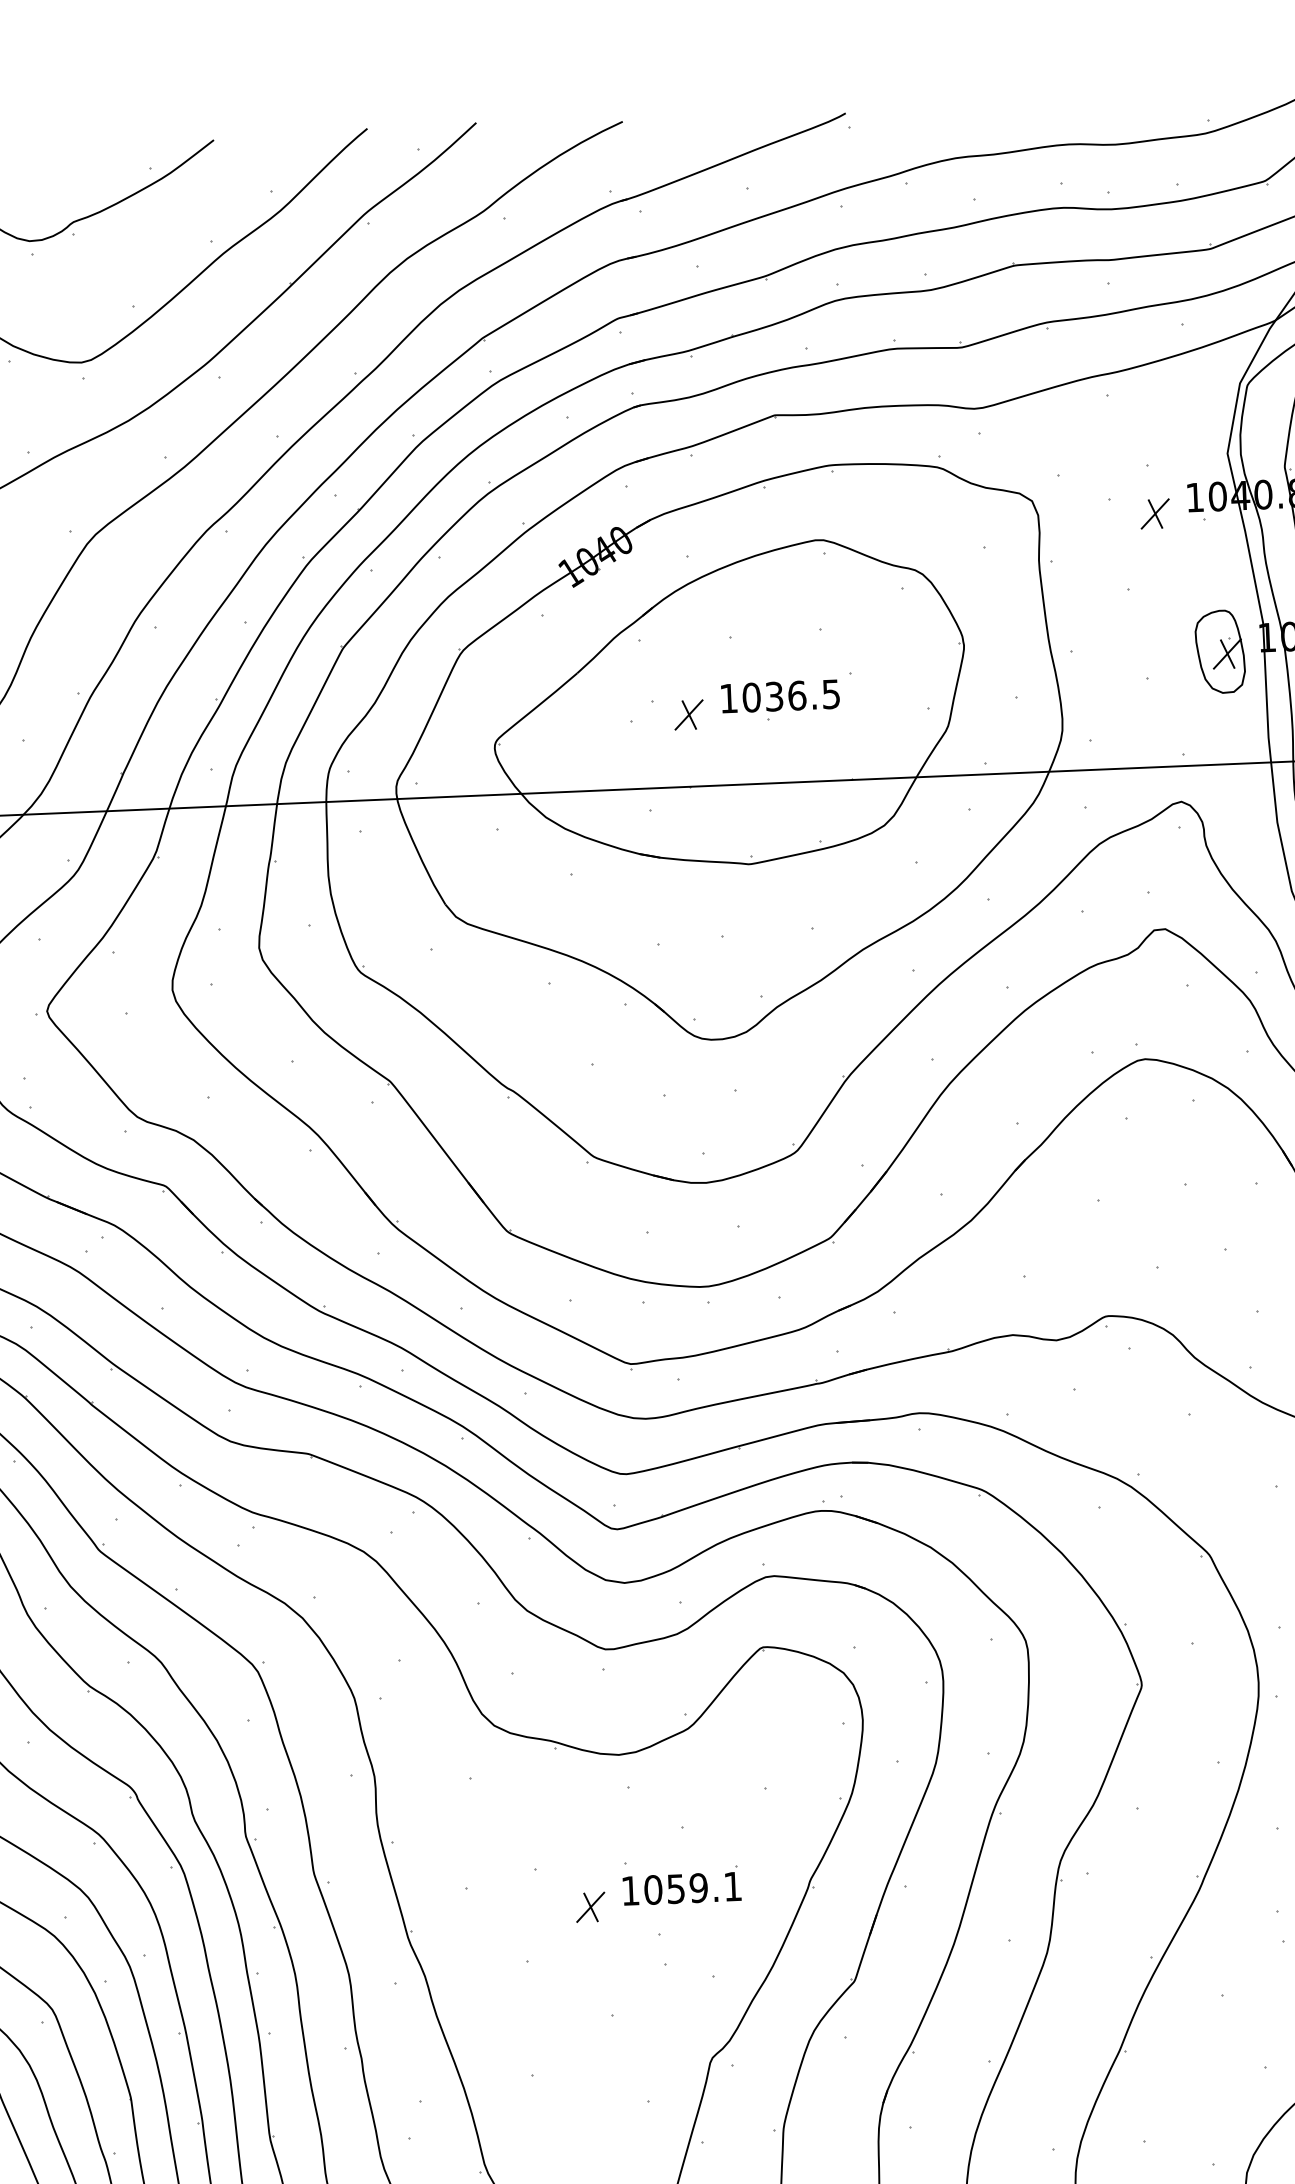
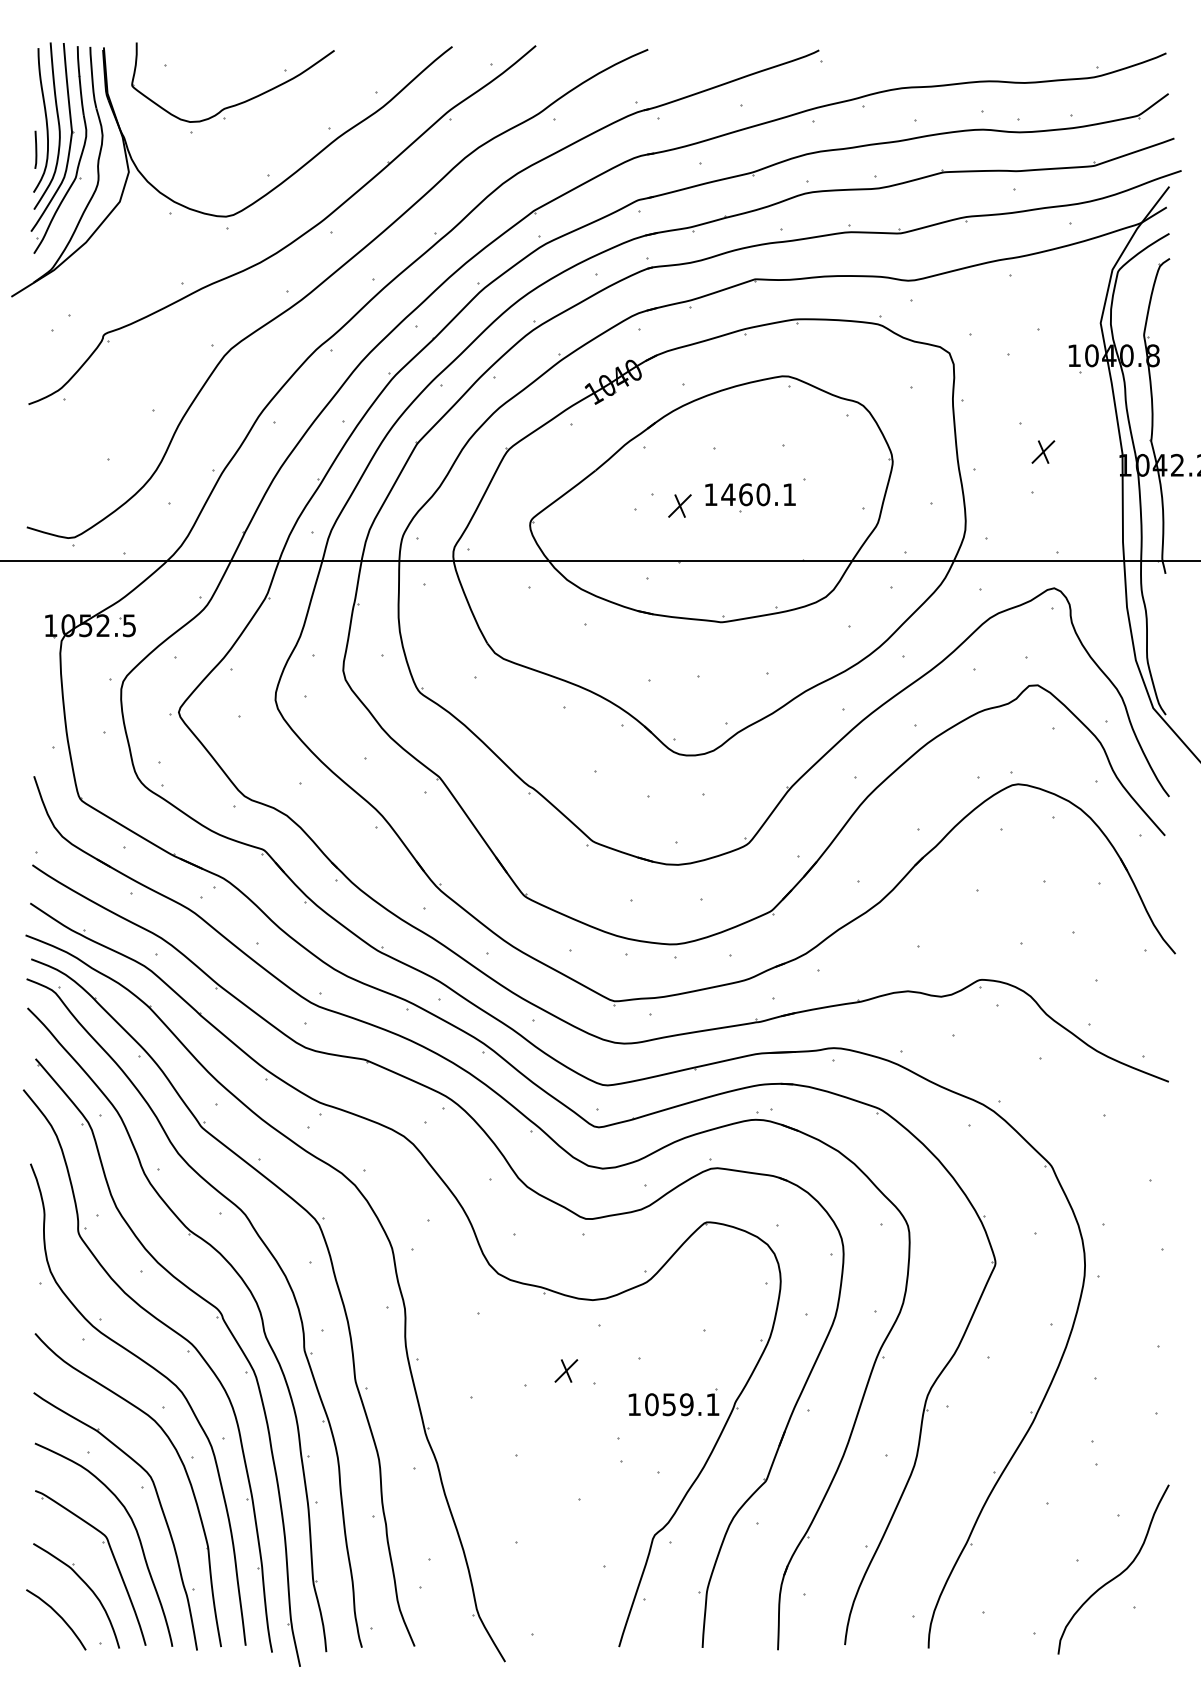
part: (1155, 513) -> (1043, 451), moved
part: (1219, 651) -> (1088, 474), removed
text: (790, 695) -> (758, 494), 1036.5 -> 1460.1
part: (681, 1885) -> (673, 1402), moved
part: (590, 1906) -> (566, 1370), moved

